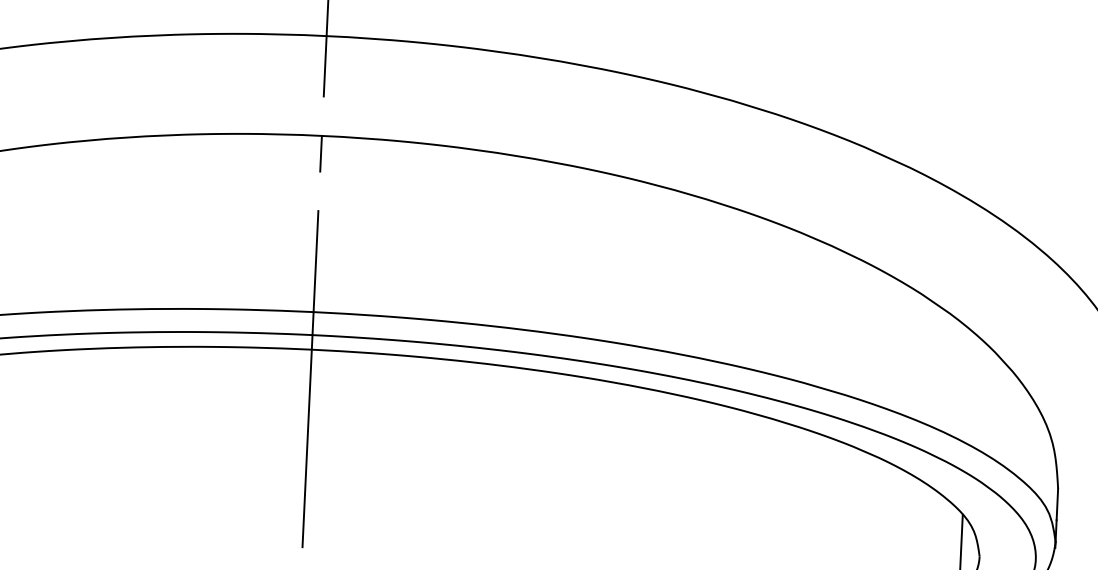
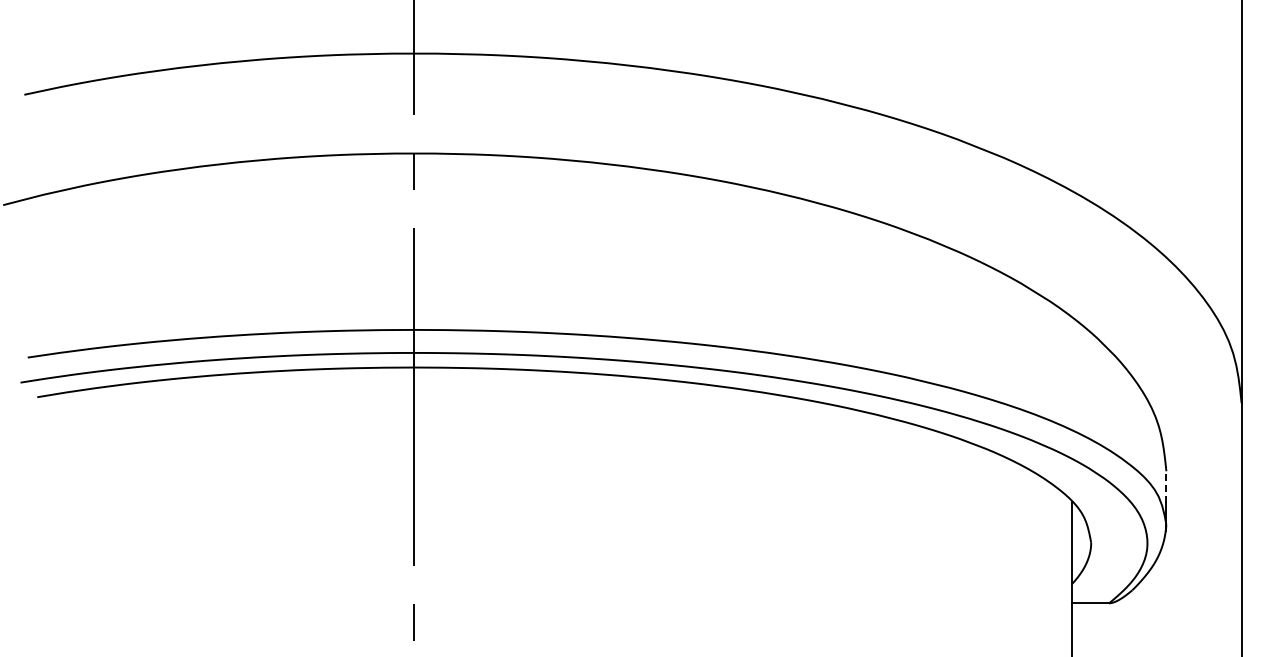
line: (1057, 504) -> (1166, 487), solid -> dashed

